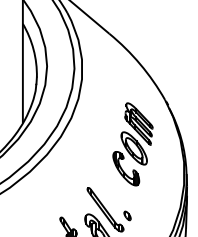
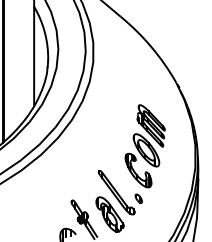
part: (132, 144) -> (144, 146), moved

